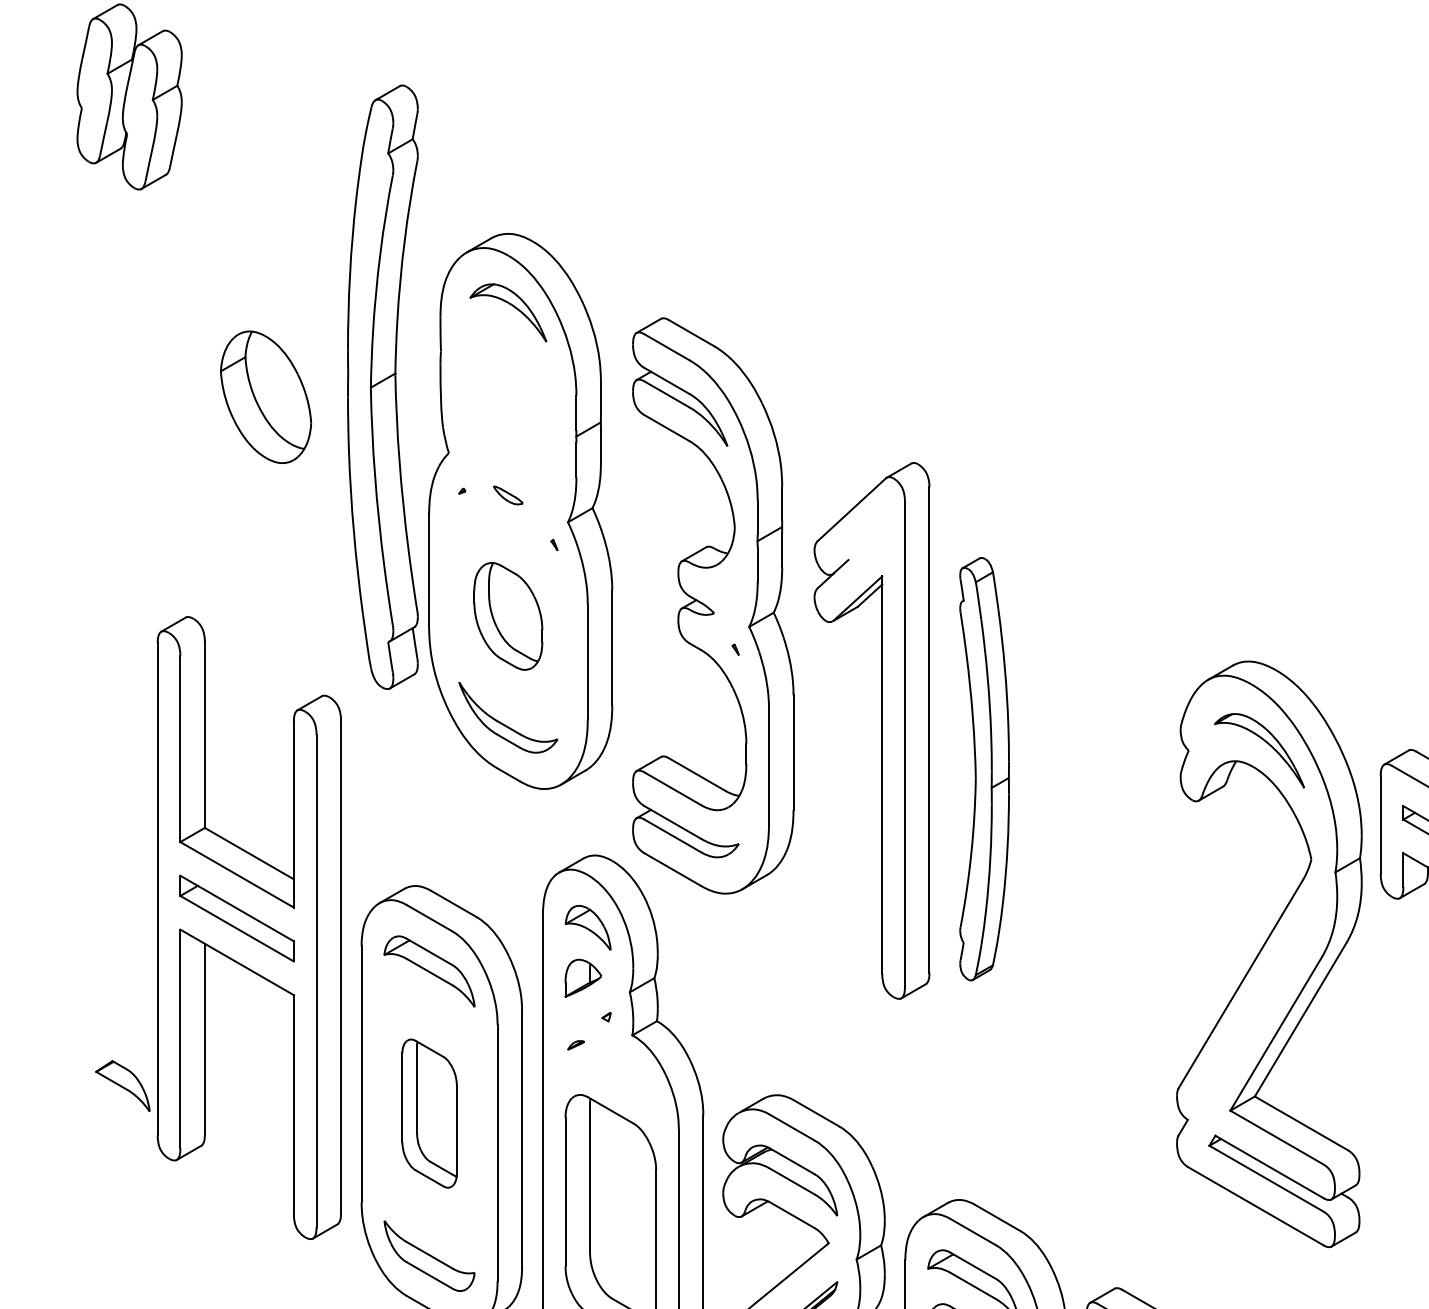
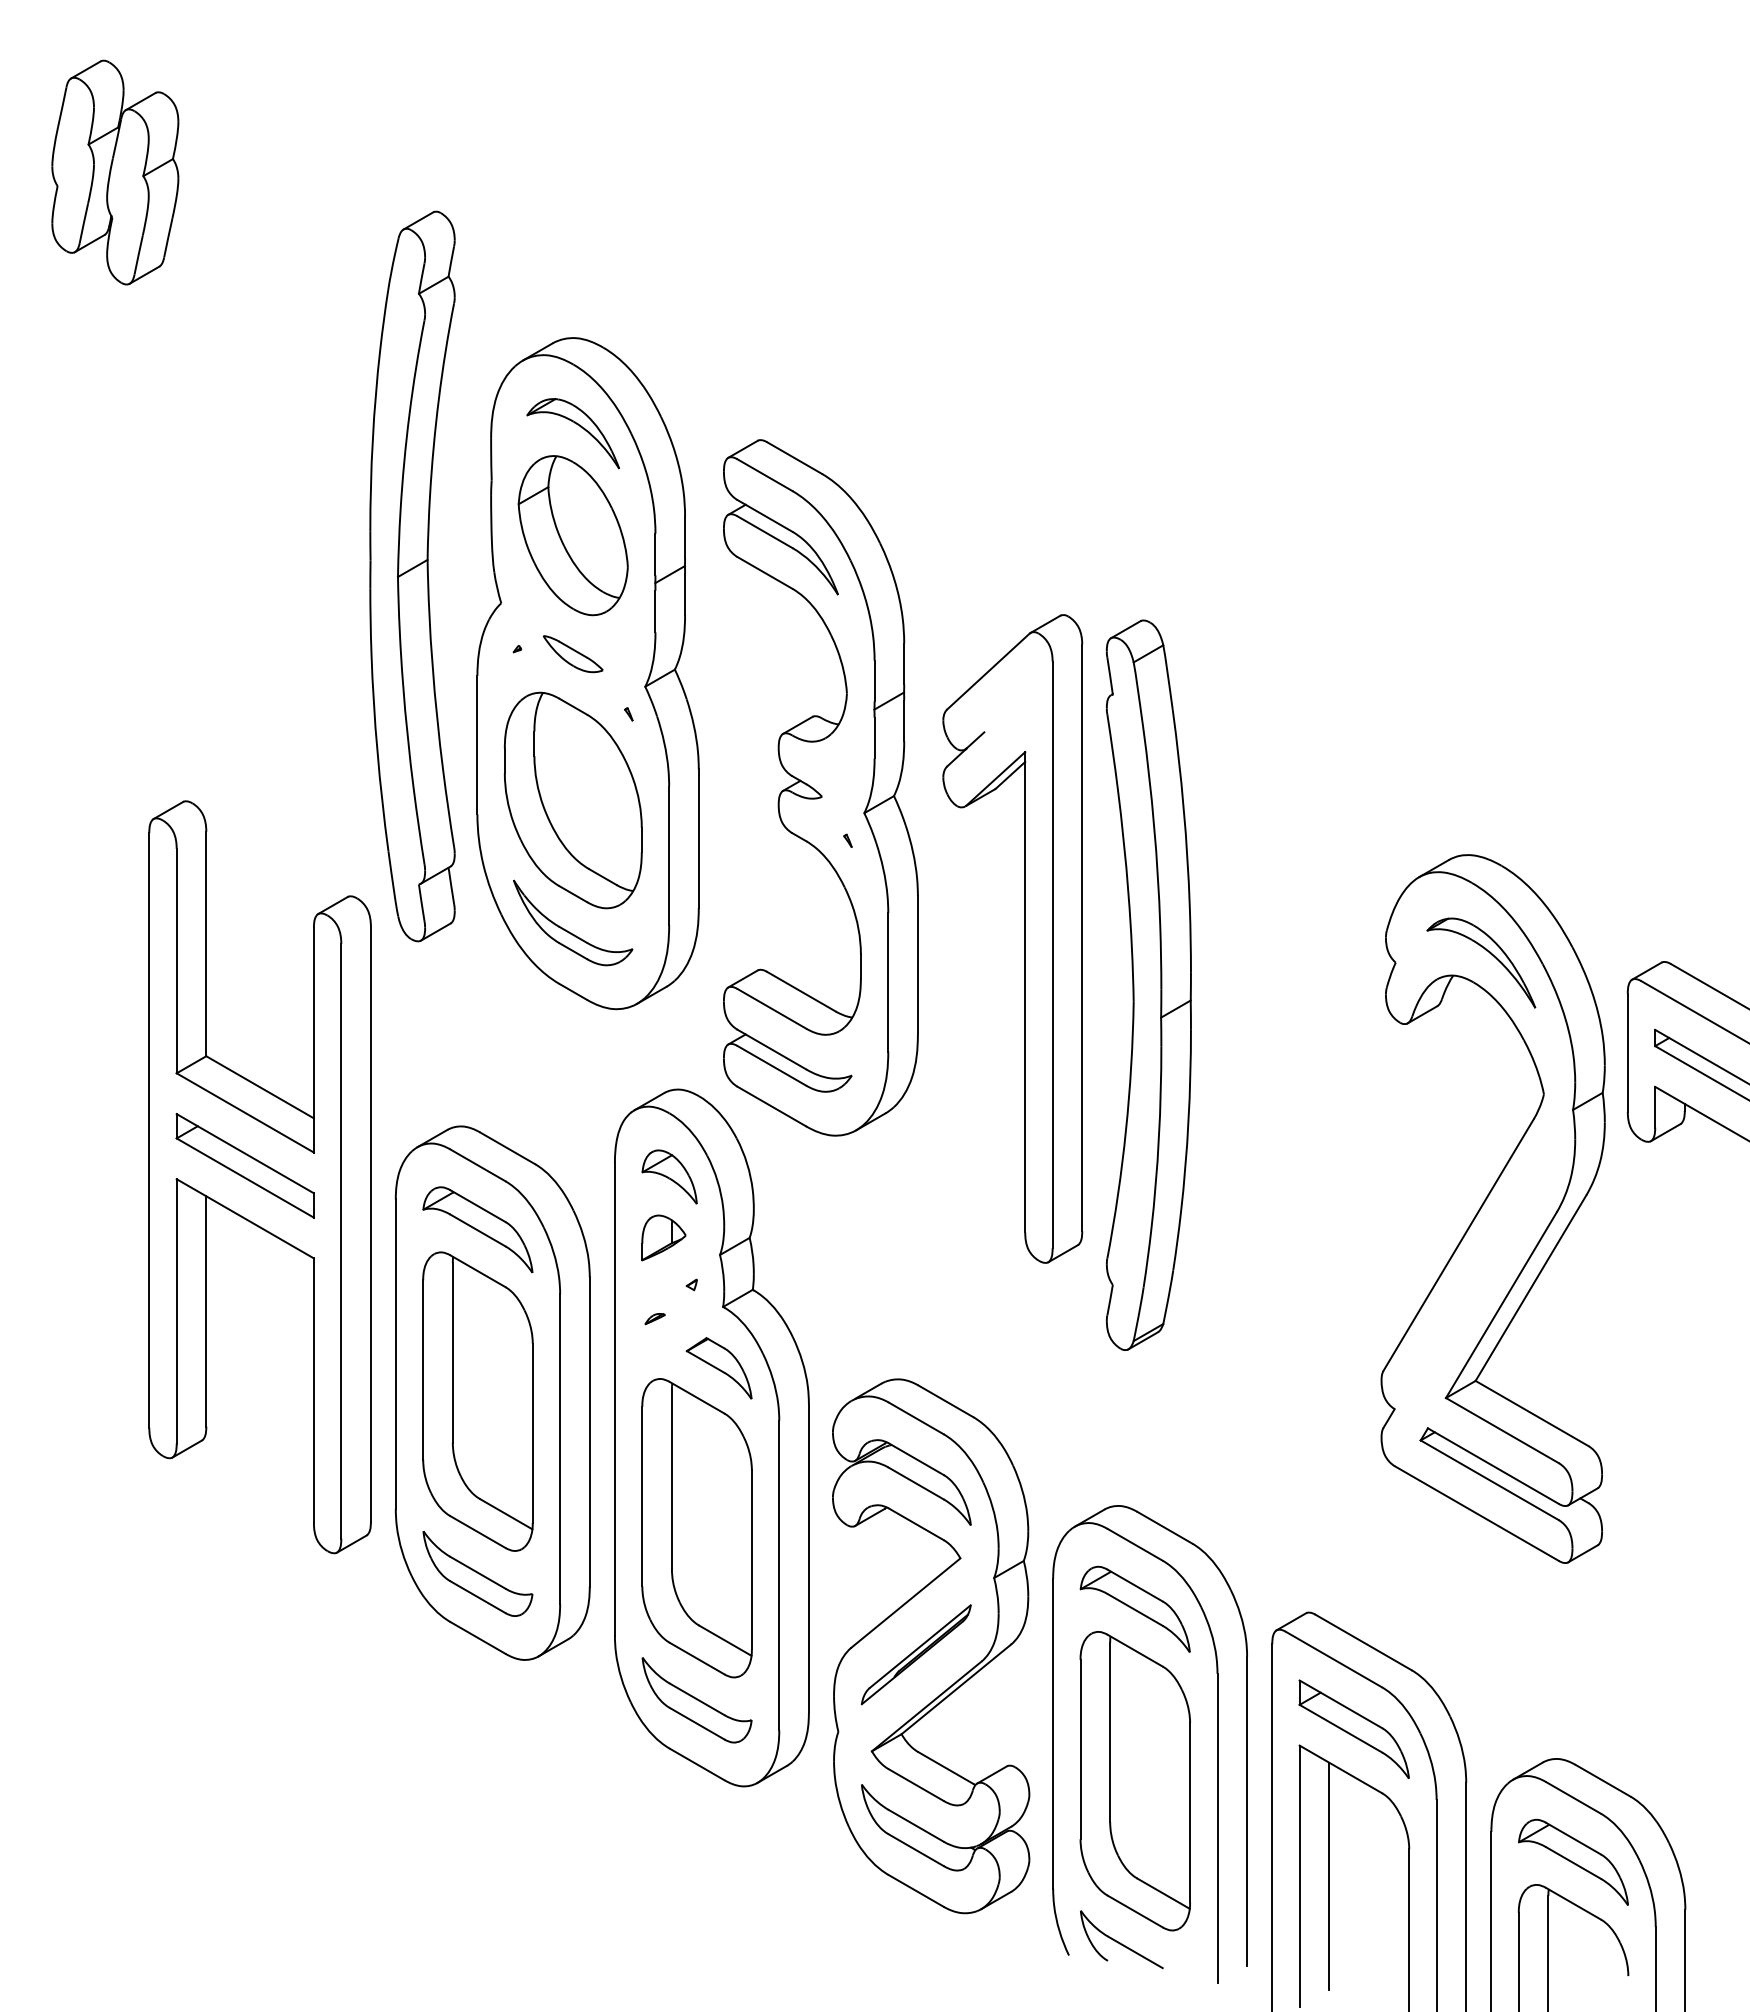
part: (382, 387) -> (412, 576), moved
part: (265, 397) -> (572, 535), moved
part: (507, 495) -> (572, 654), size x1.67
part: (507, 616) -> (572, 800), size x1.67
part: (984, 768) -> (1148, 984), size x1.43
part: (122, 1086) -> (718, 1368), moved
part: (429, 1113) -> (477, 1401), size x1.67

